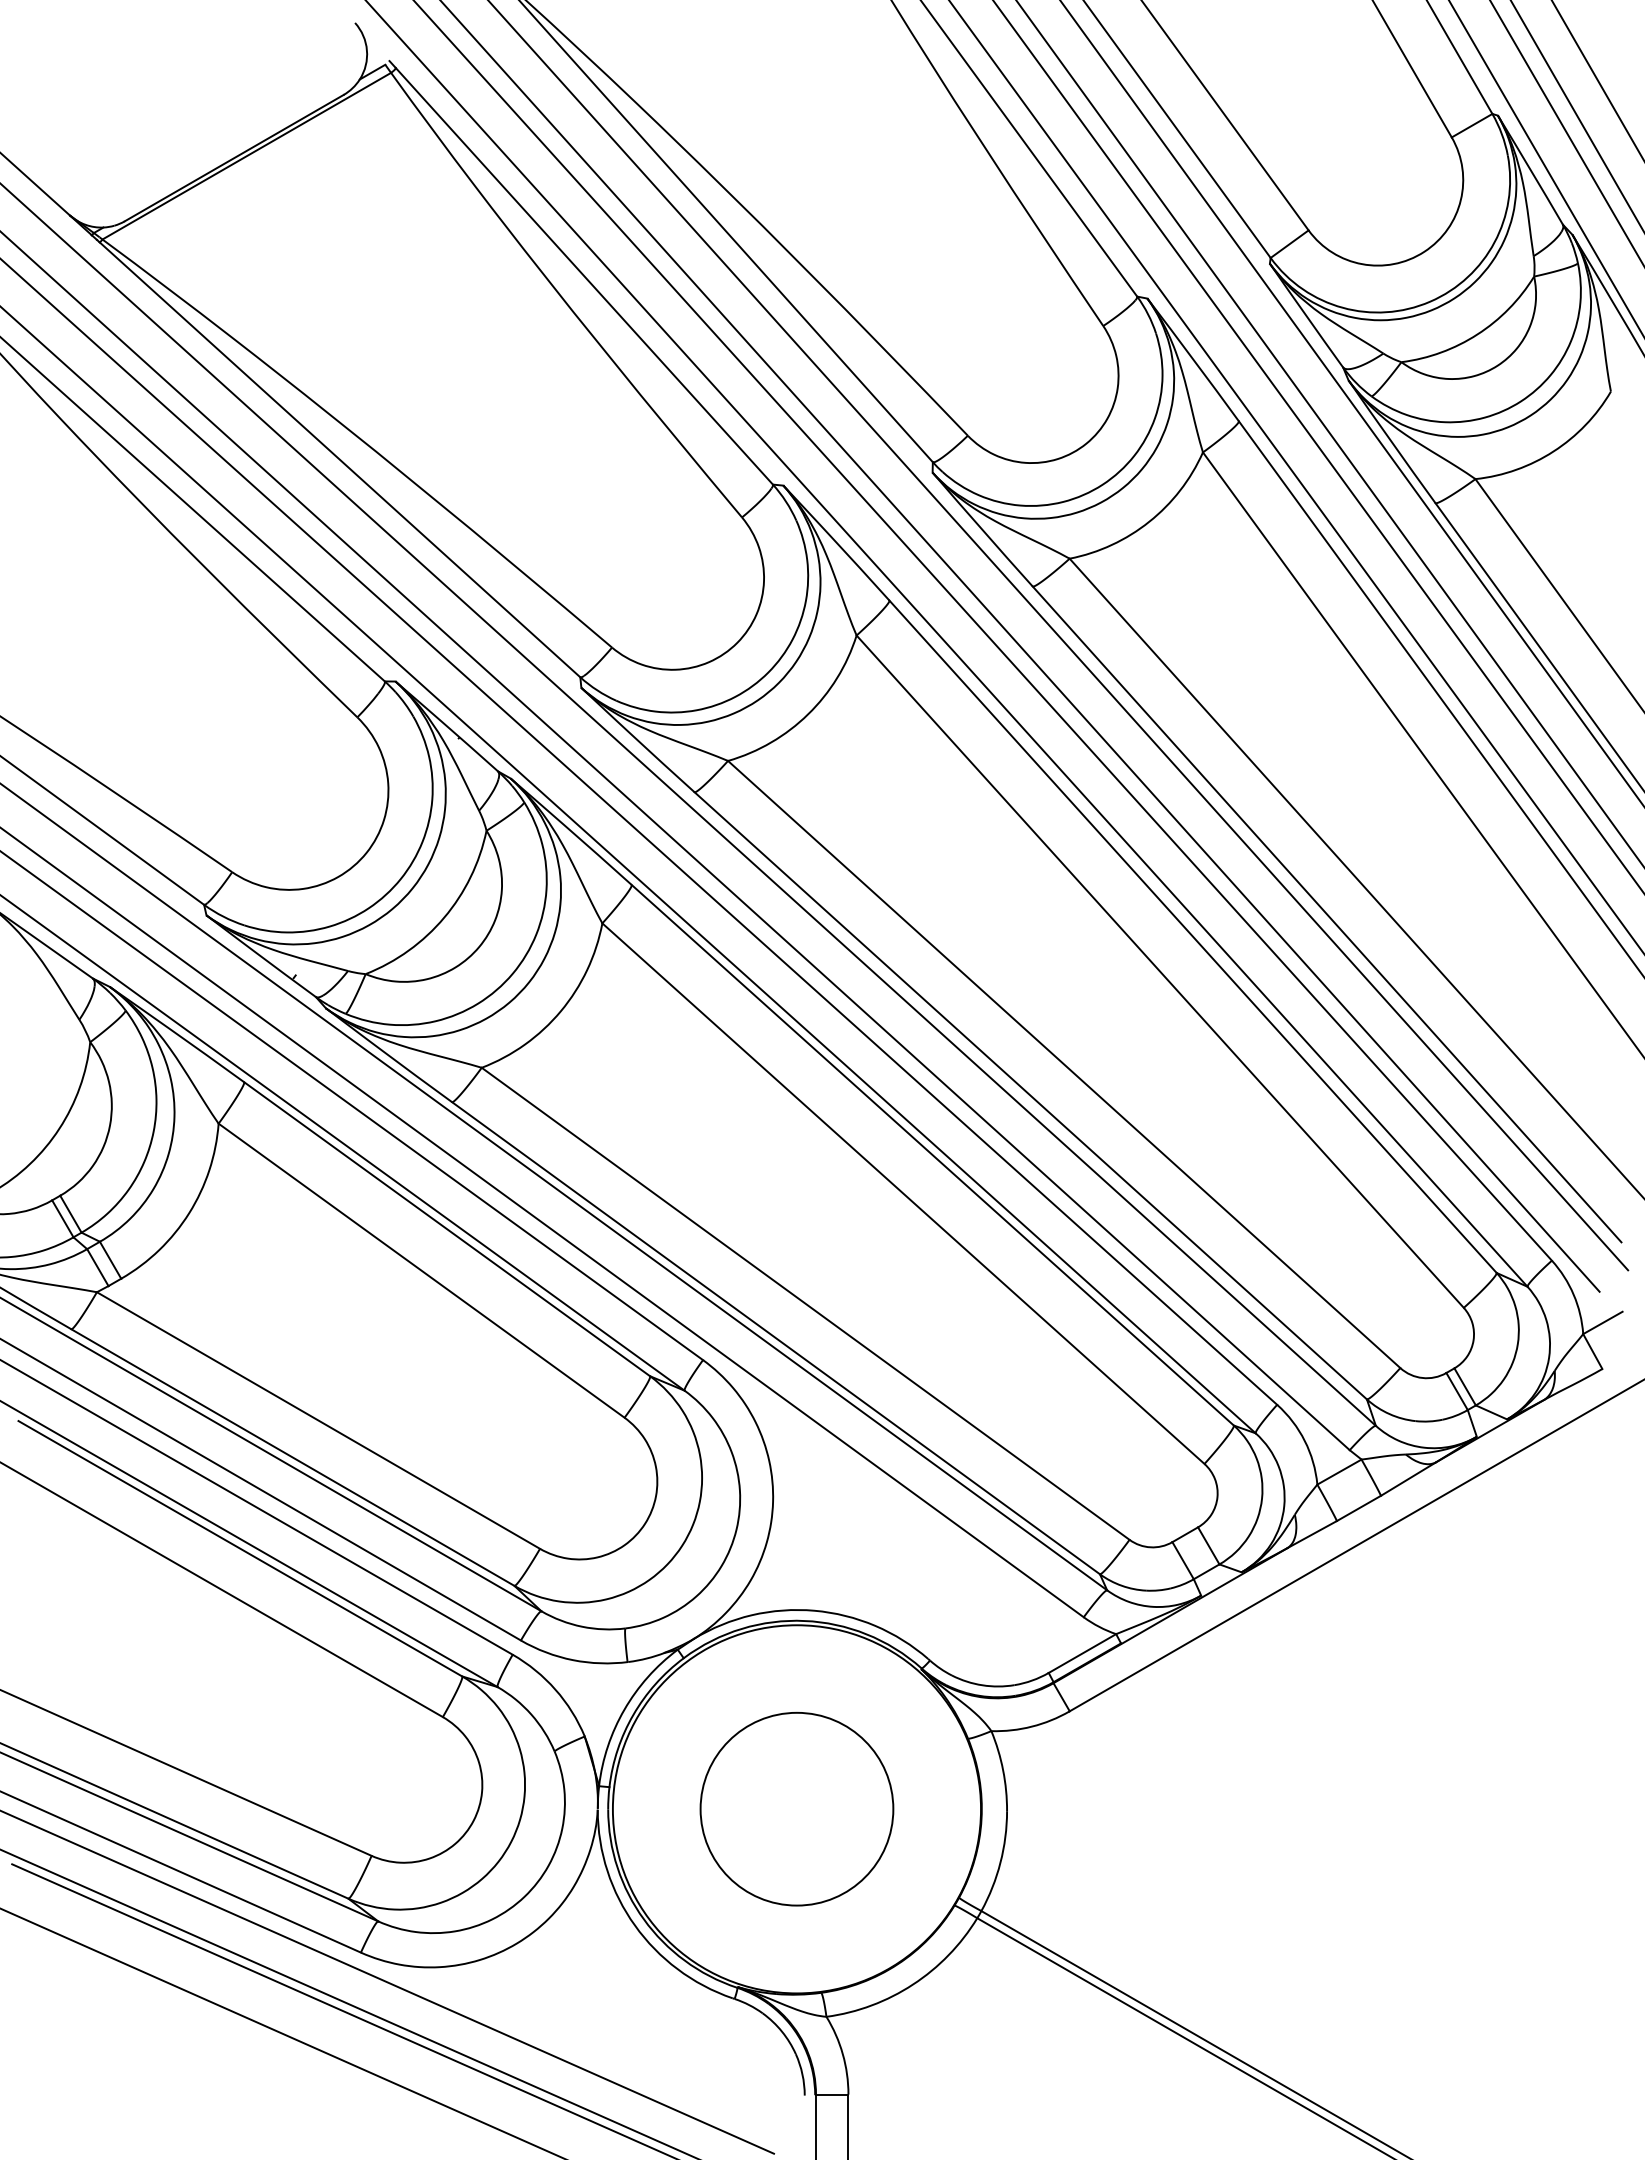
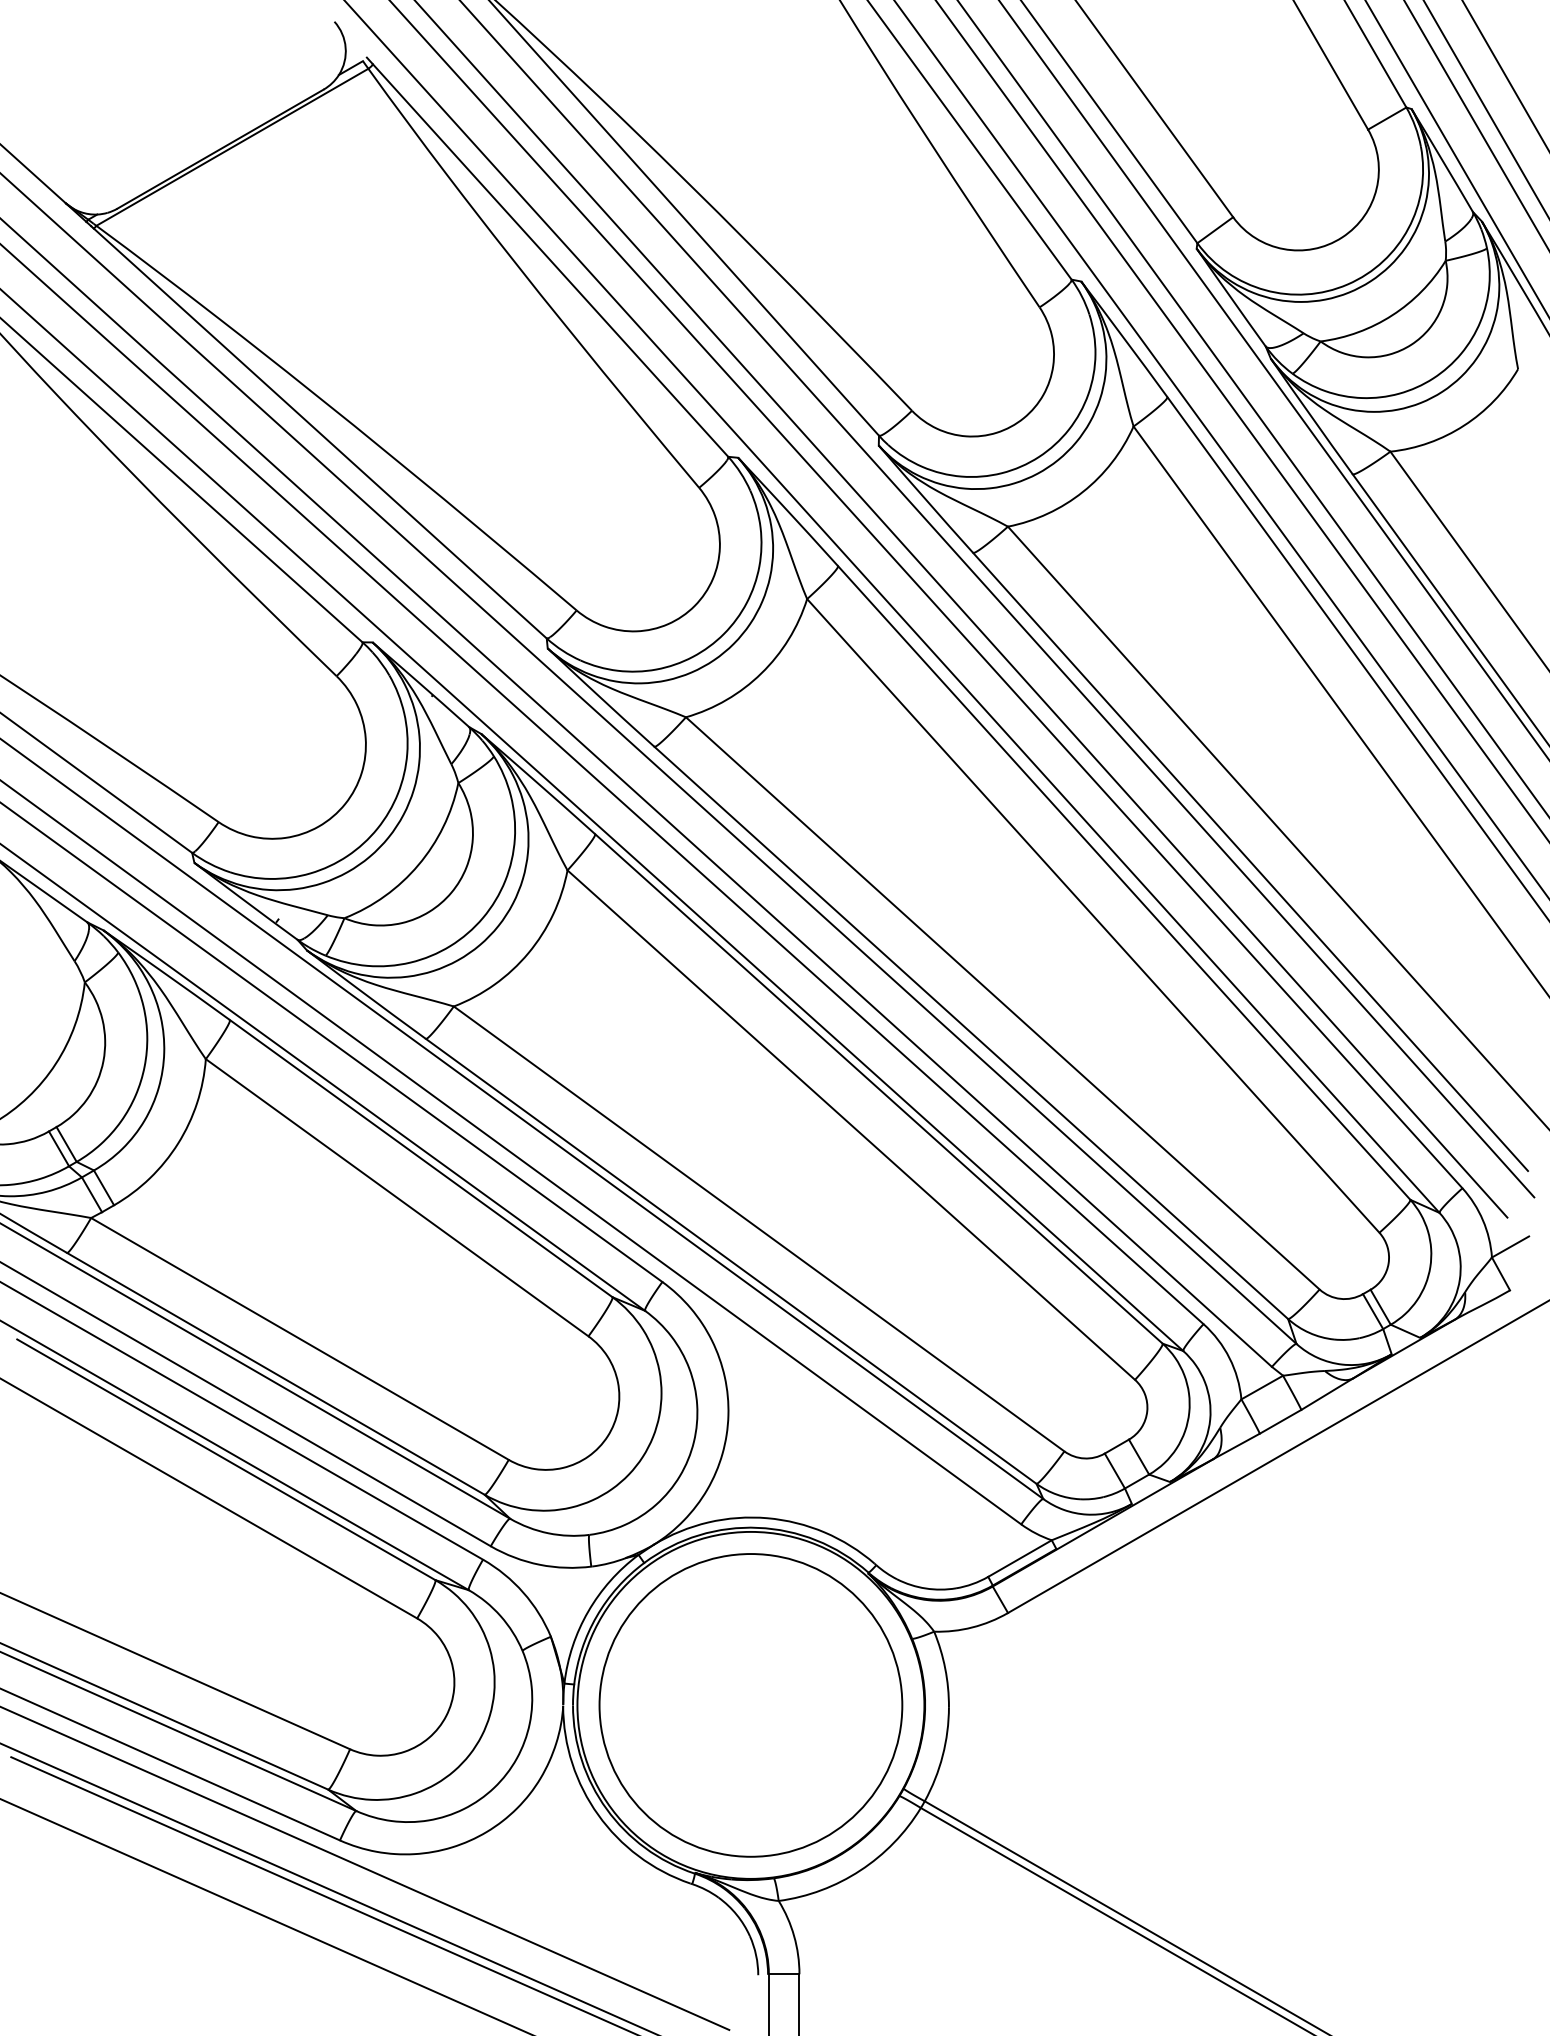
circle: (796, 1808) -> (750, 1704), size x1.67

